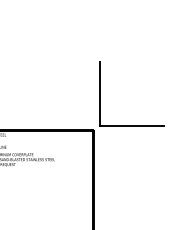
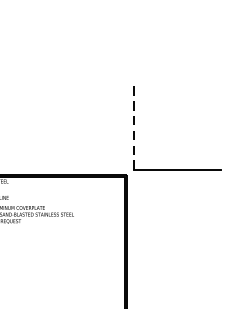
line: (99, 93) -> (133, 125), solid -> dashed

